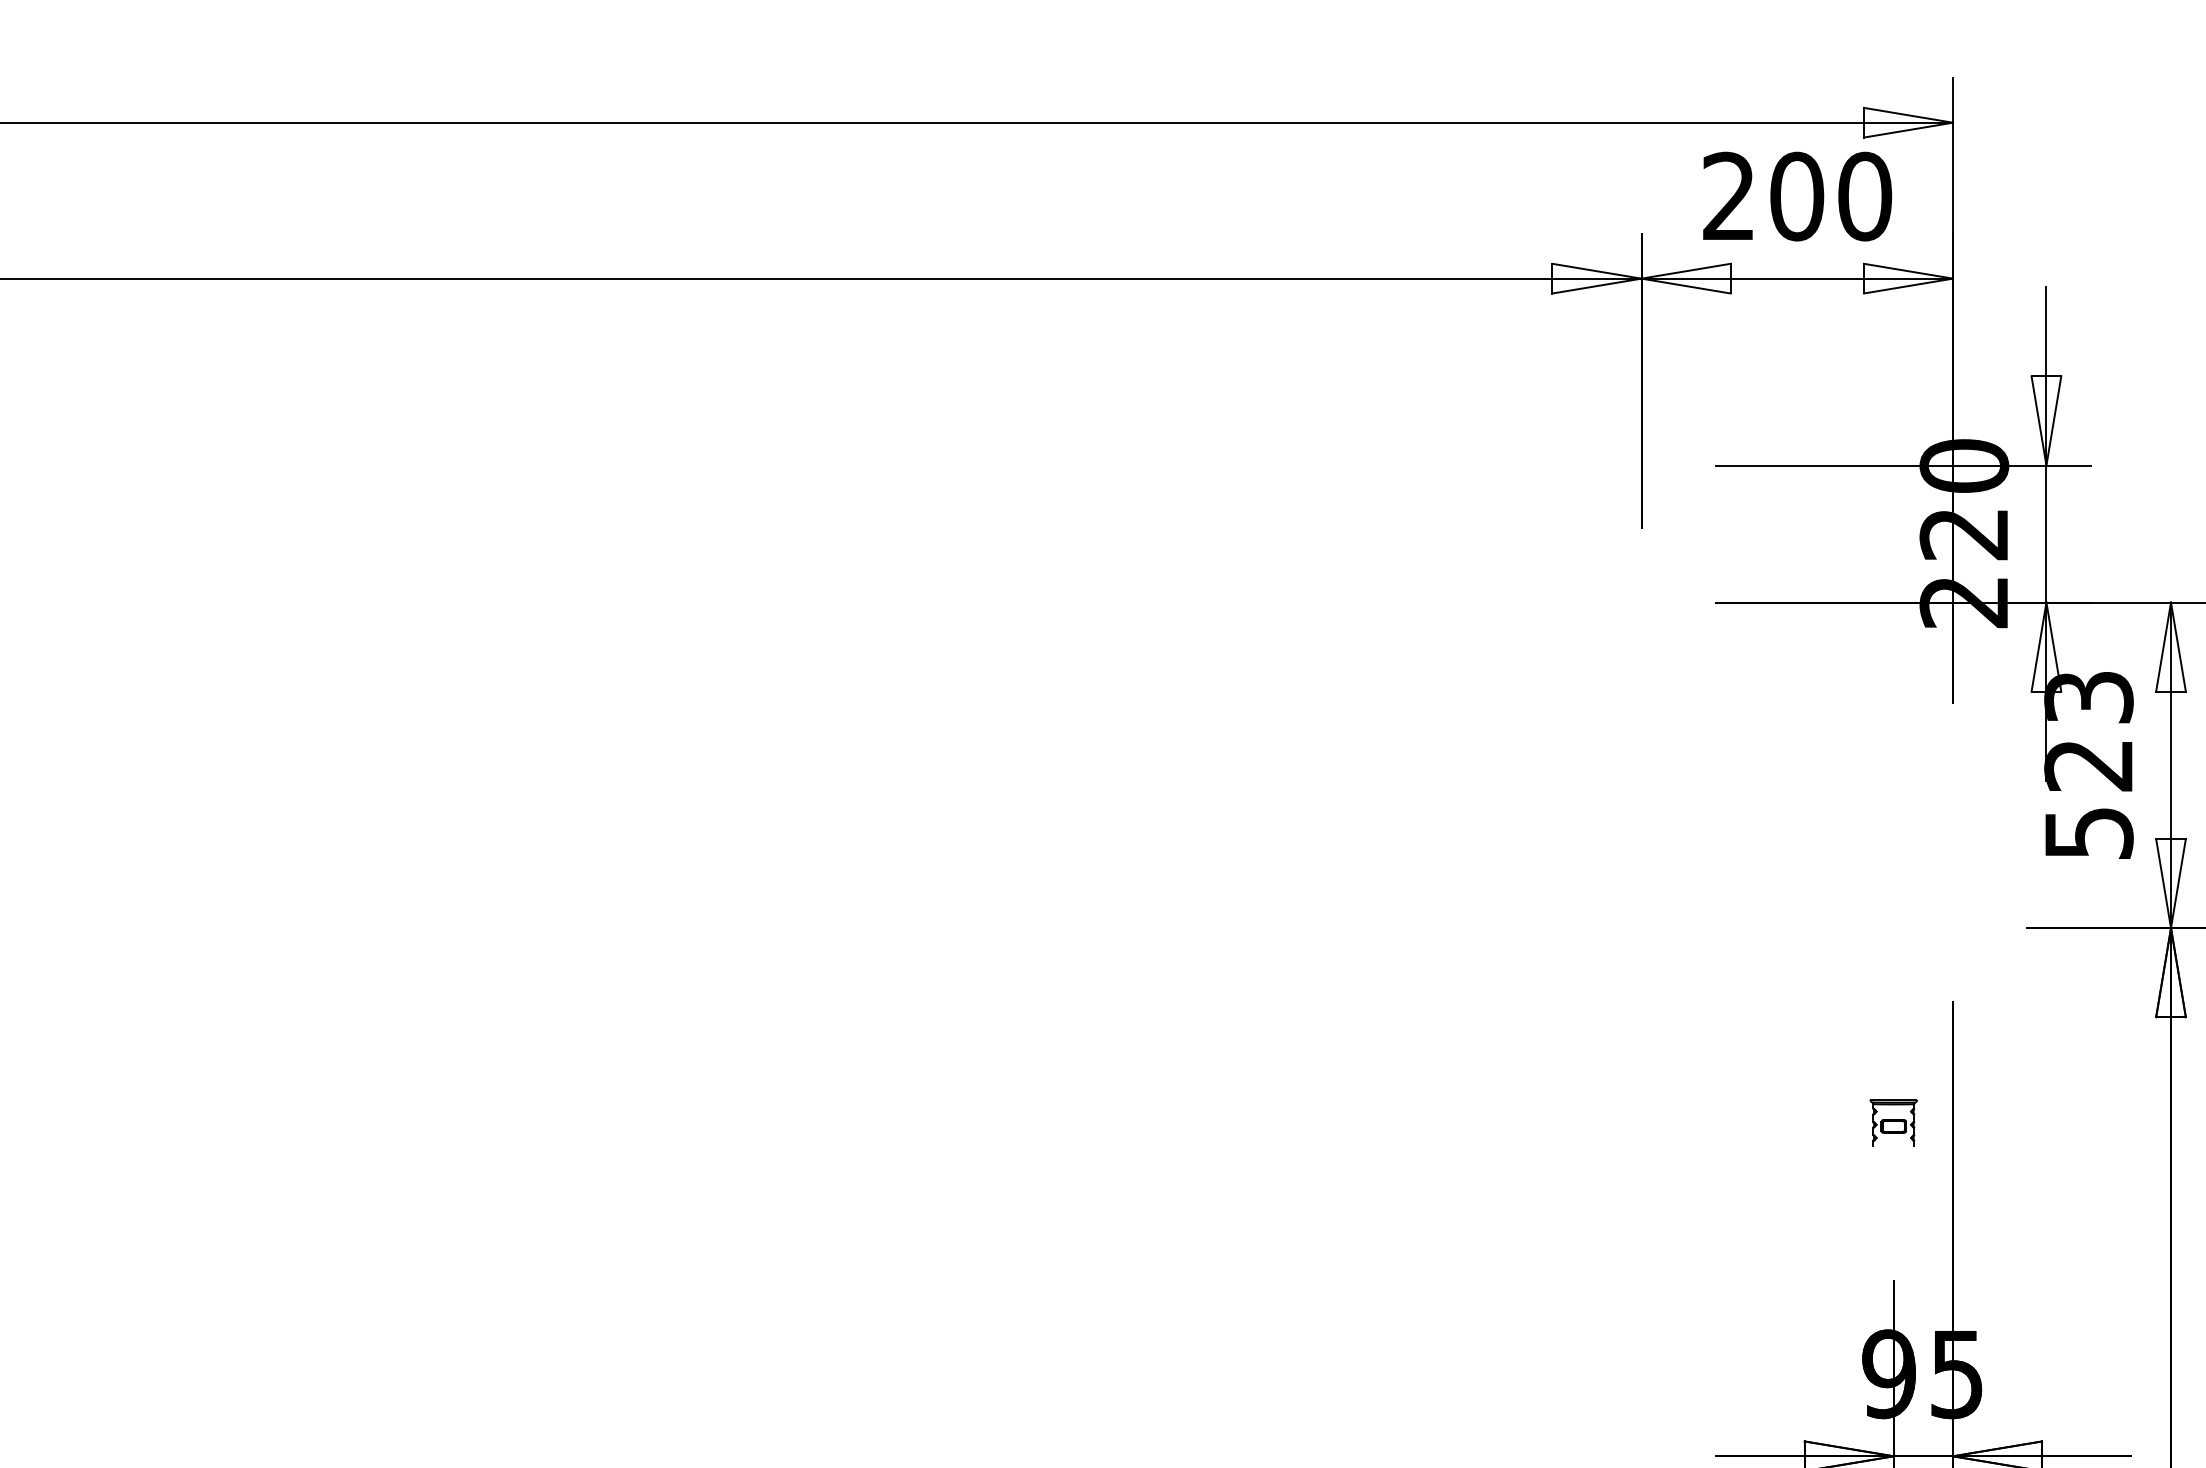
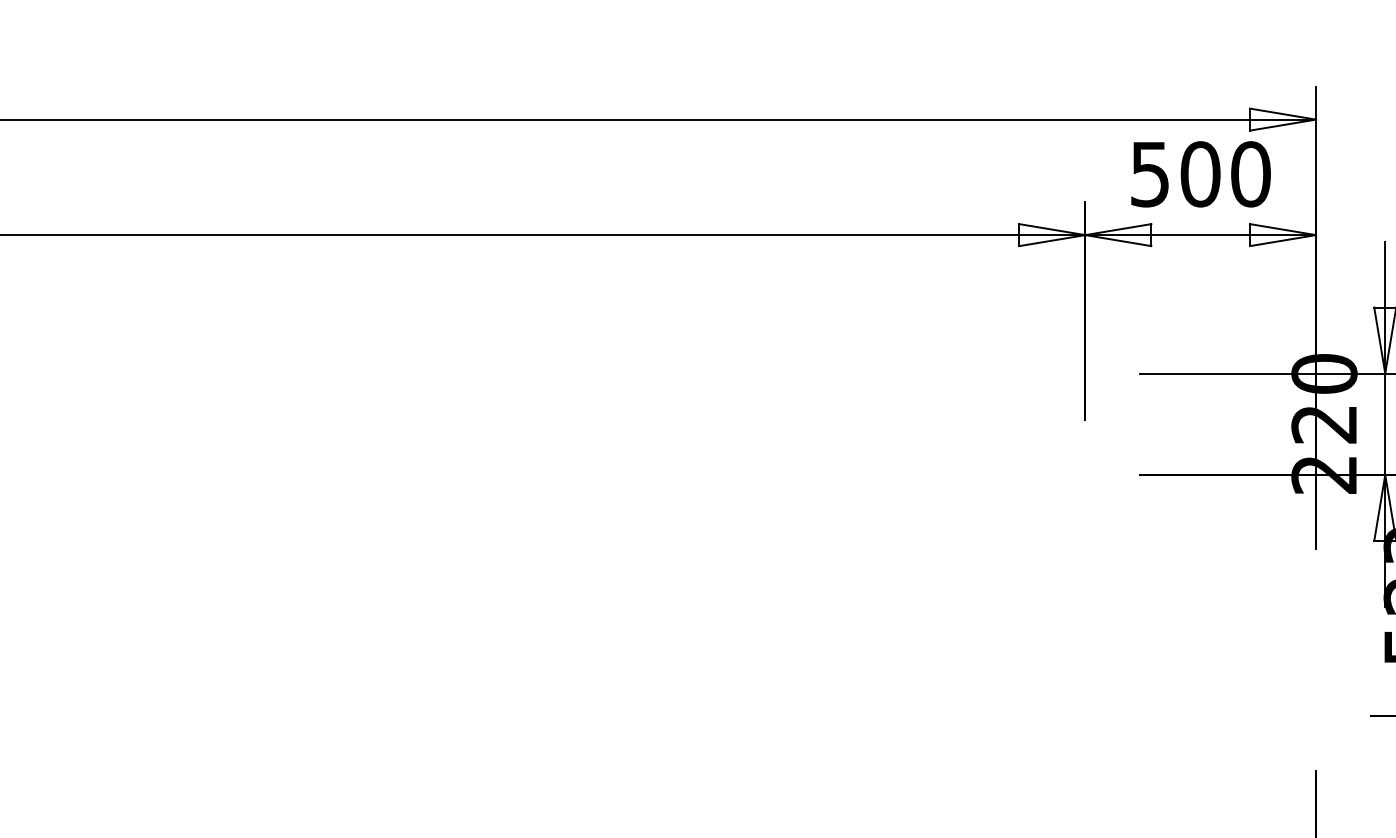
text: (1728, 196) -> (1149, 174), 200 -> 500

